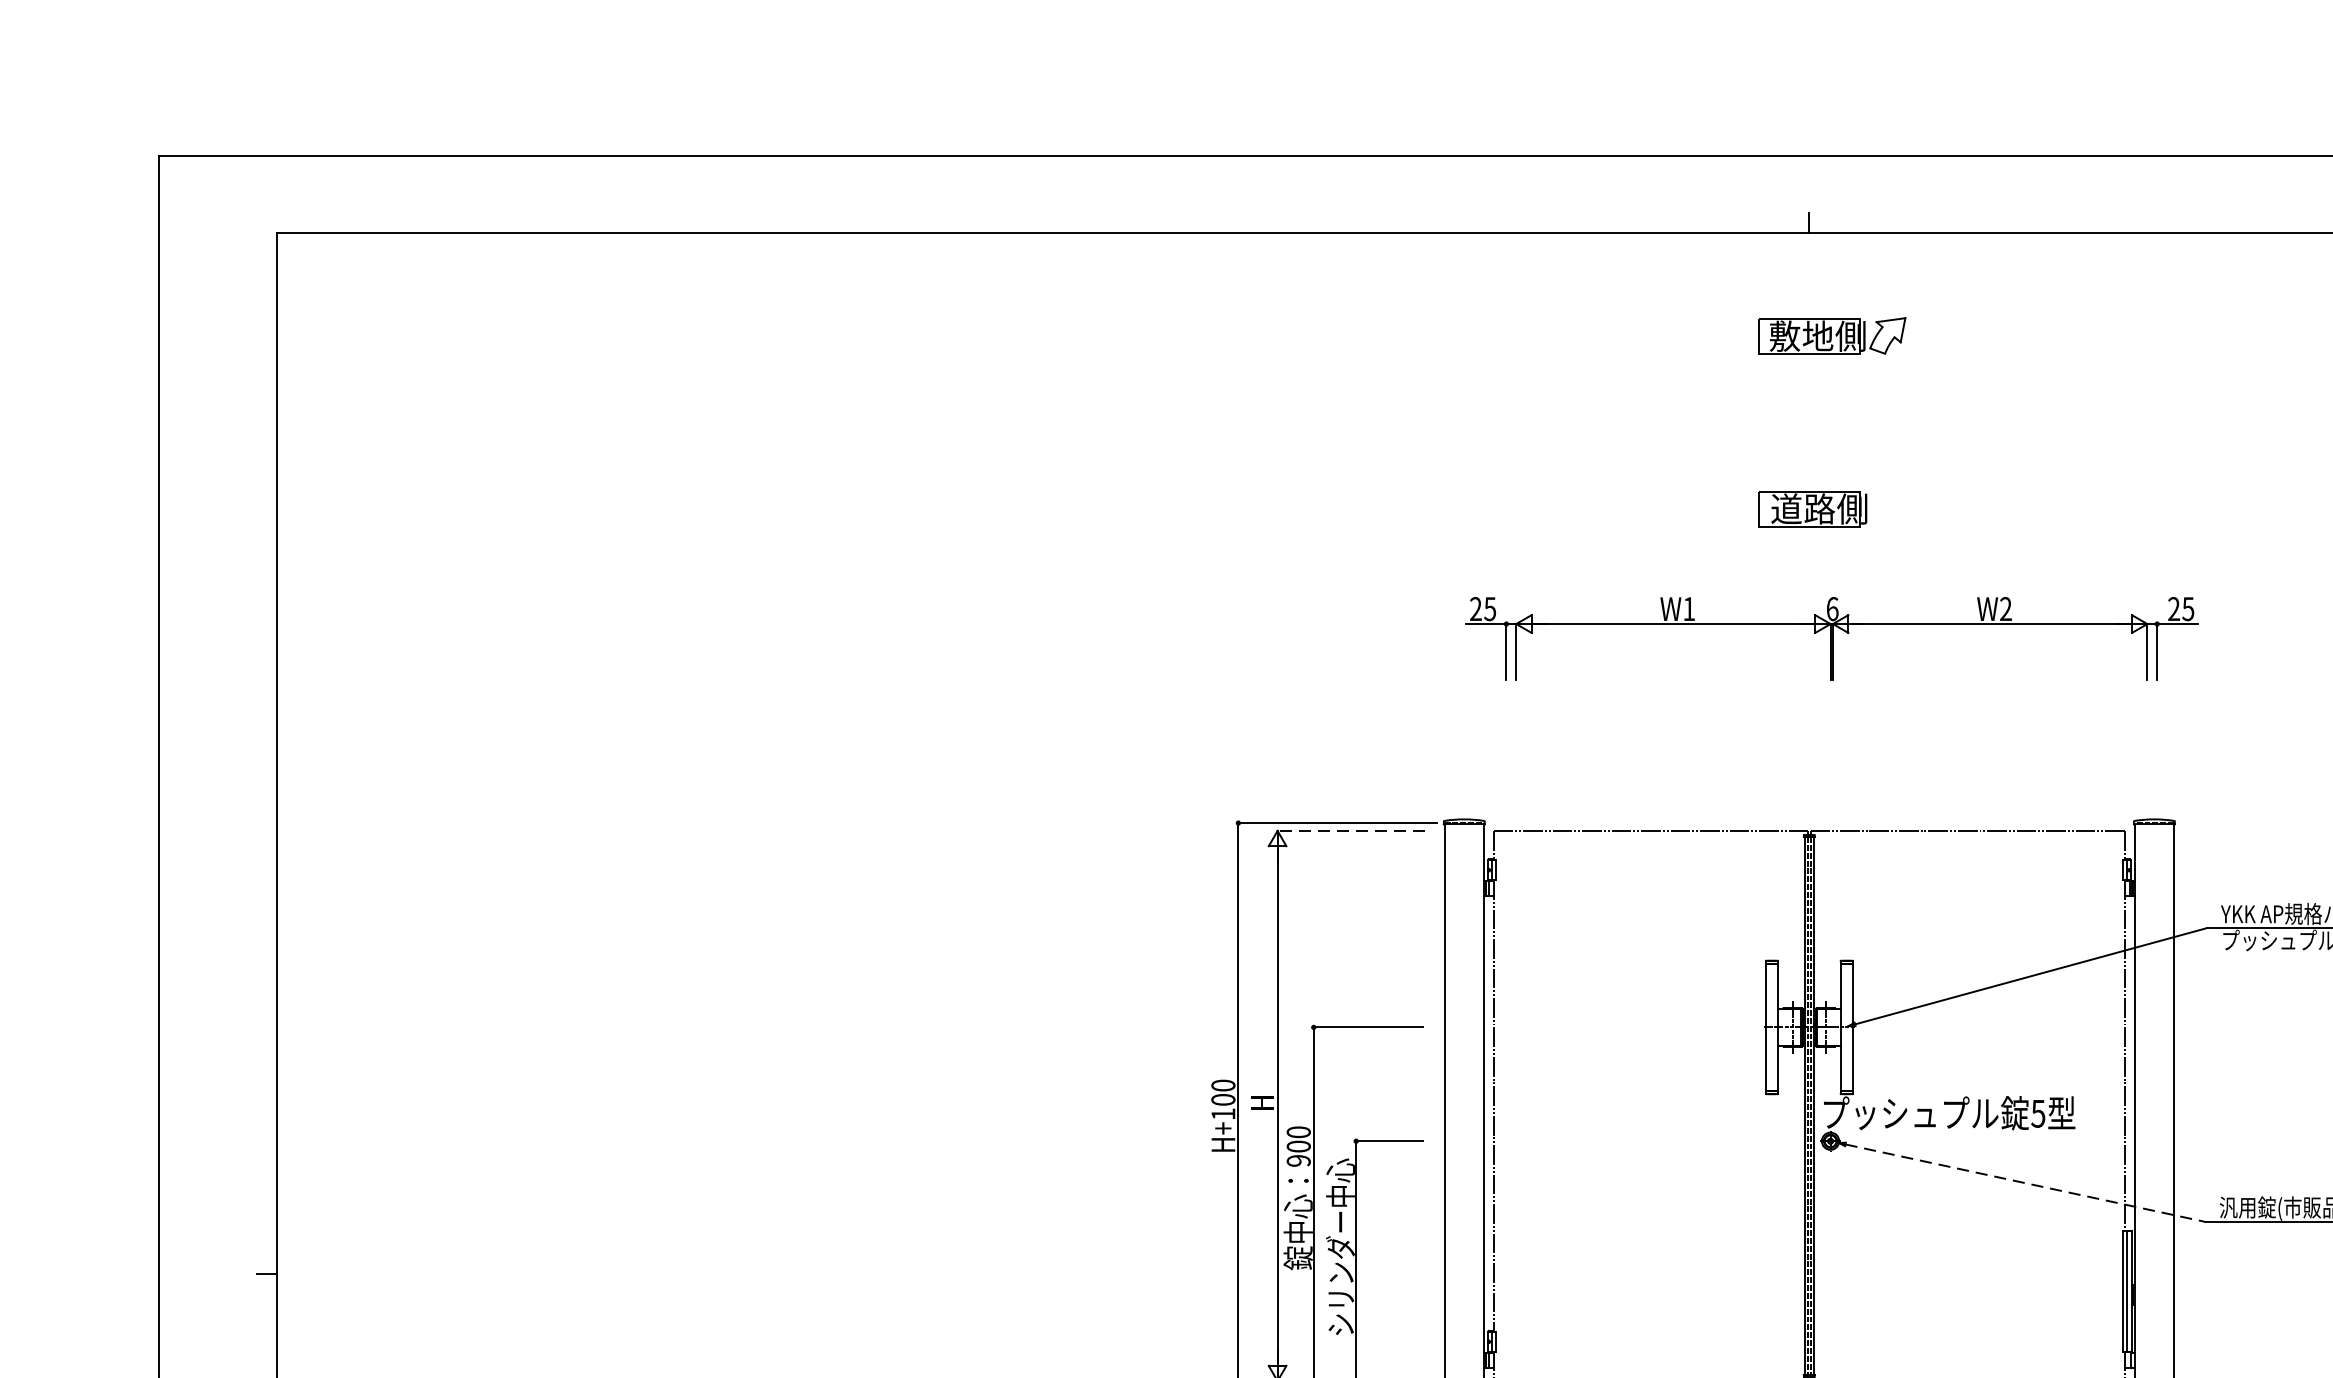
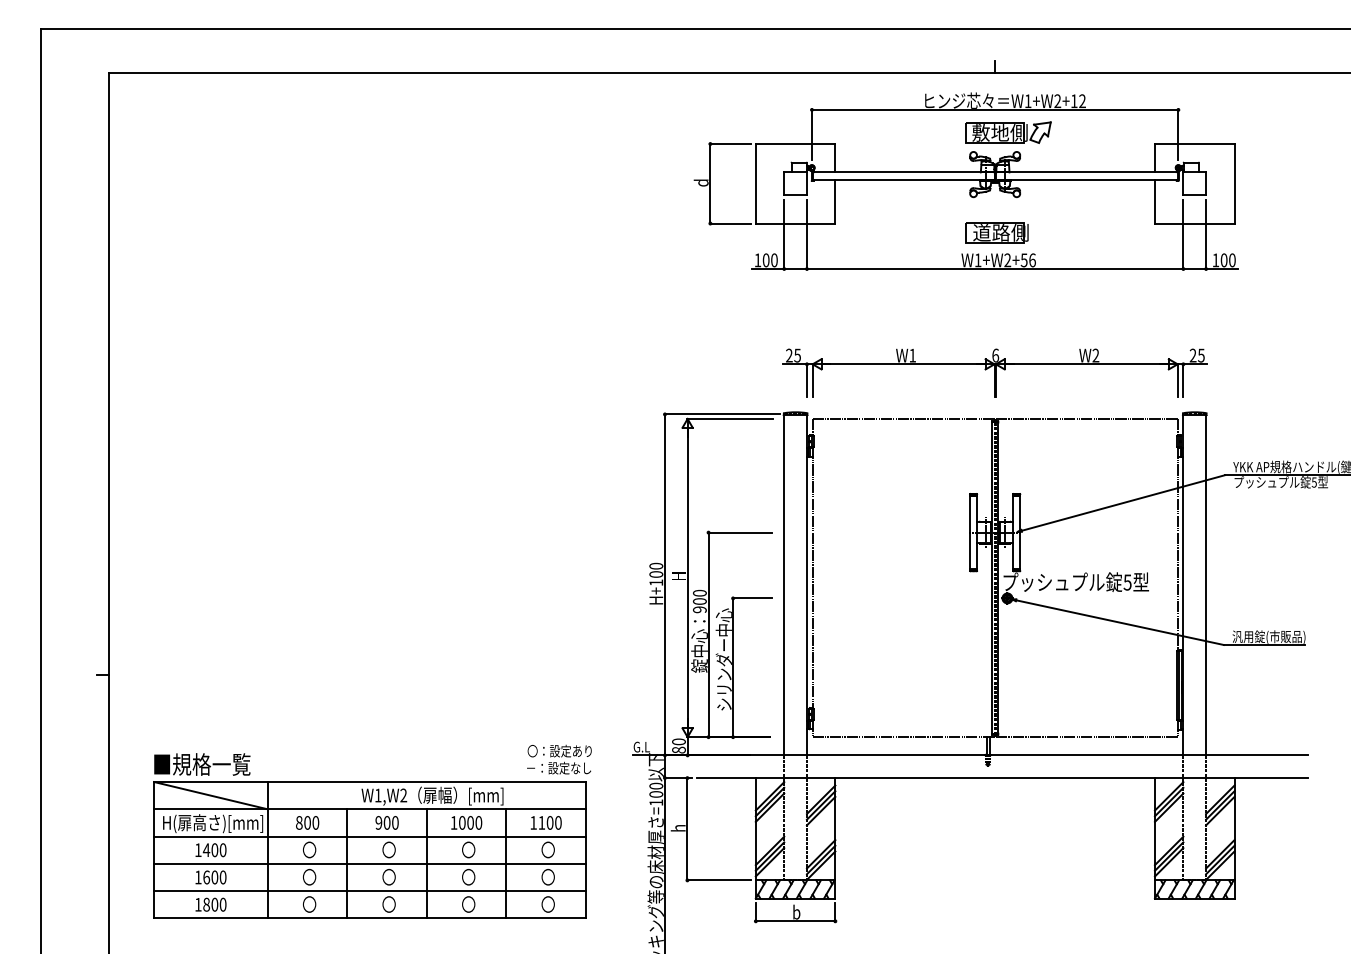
part: (1758, 420) -> (965, 181), added
part: (1830, 638) -> (994, 372), moved
line: (1351, 830) -> (730, 418), dashed -> solid
line: (2026, 1182) -> (1120, 622), dashed -> solid

